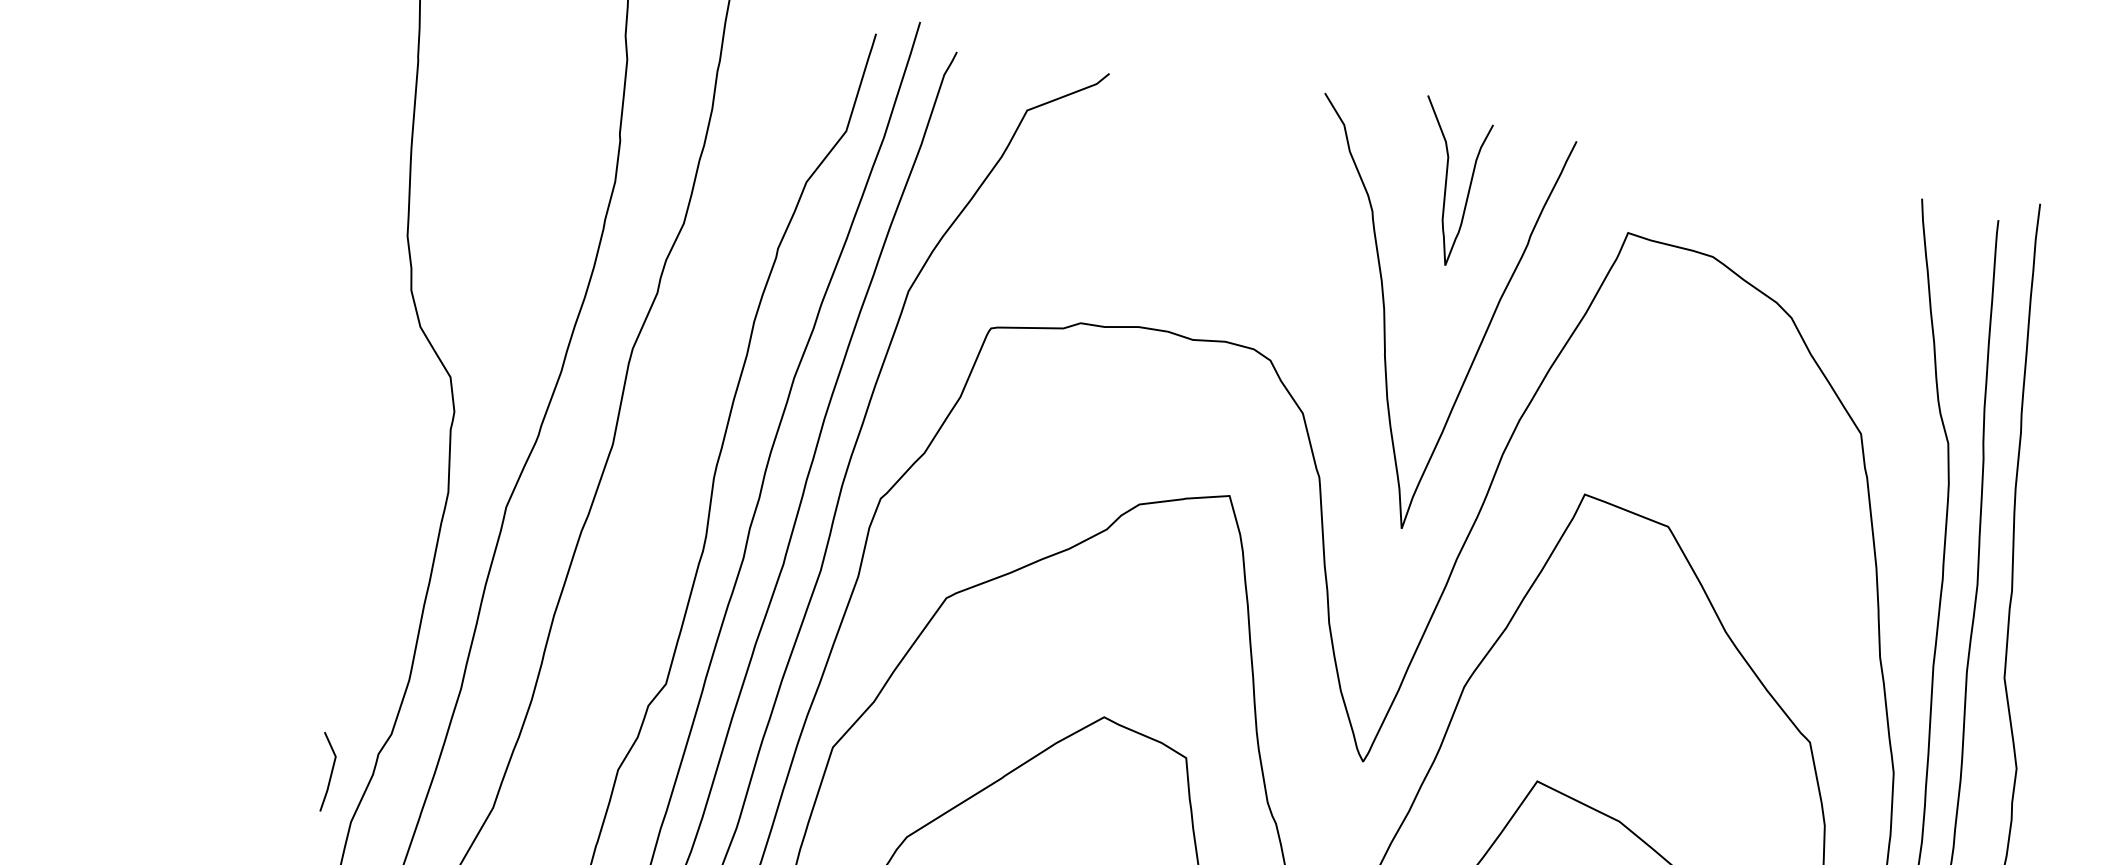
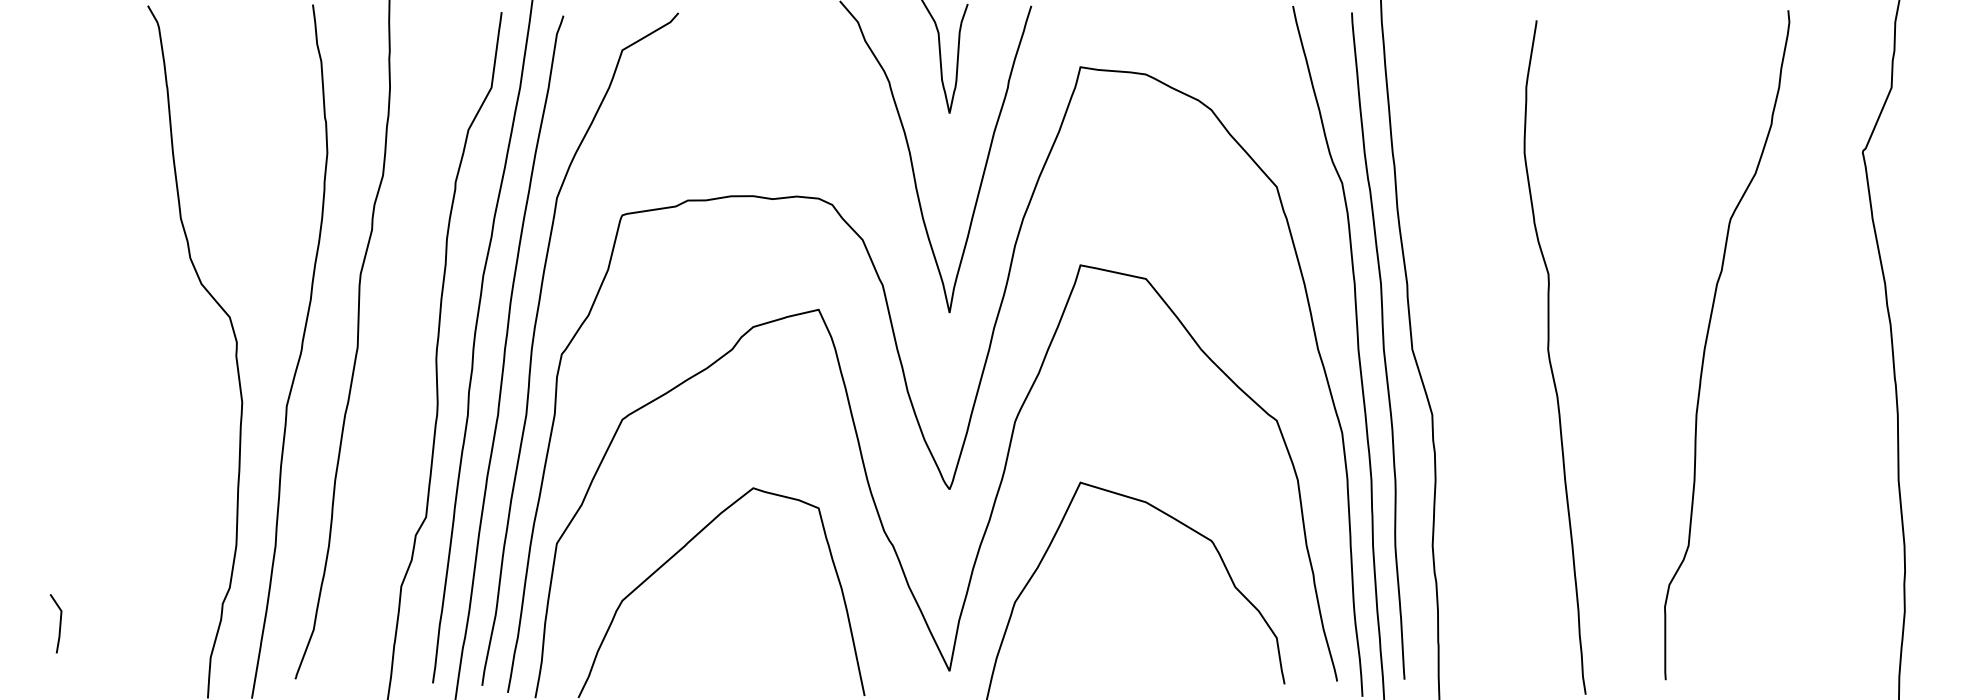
line: (330, 772) -> (59, 623), moved

